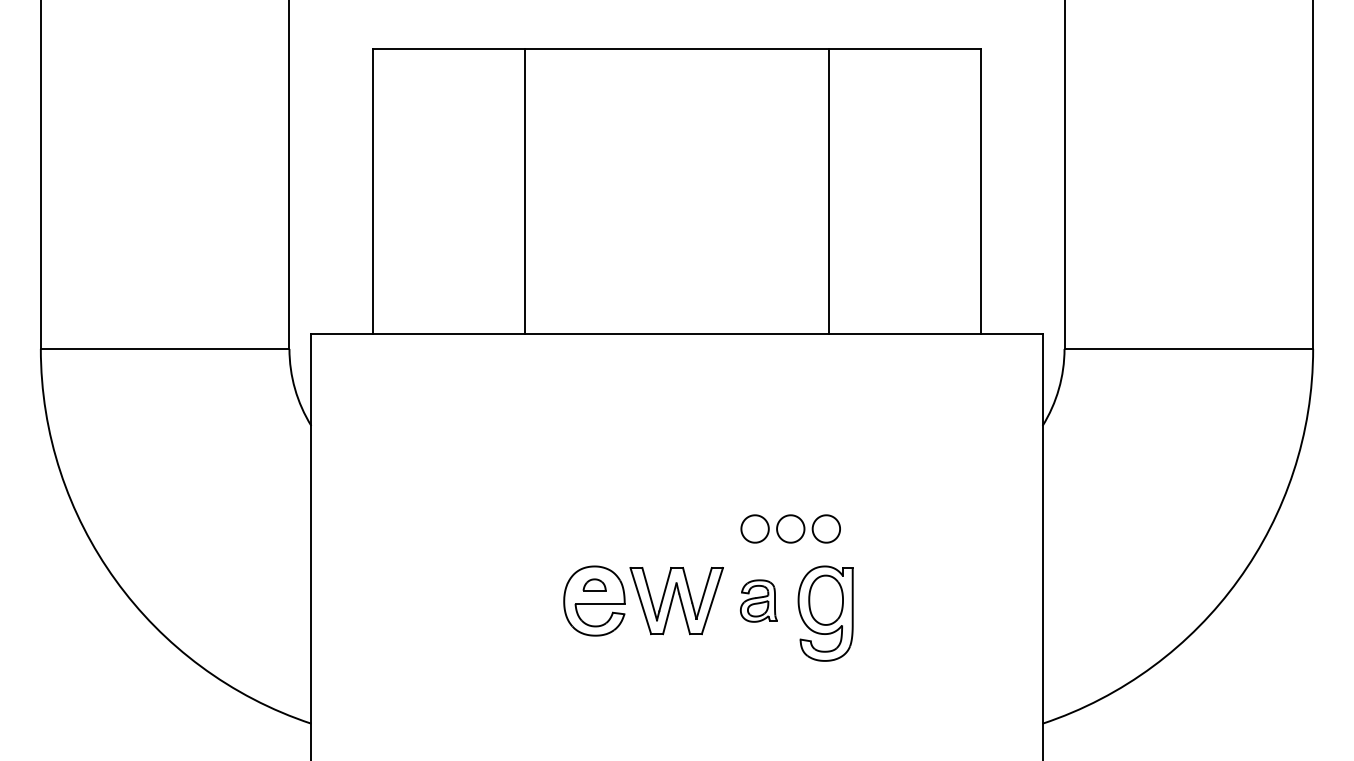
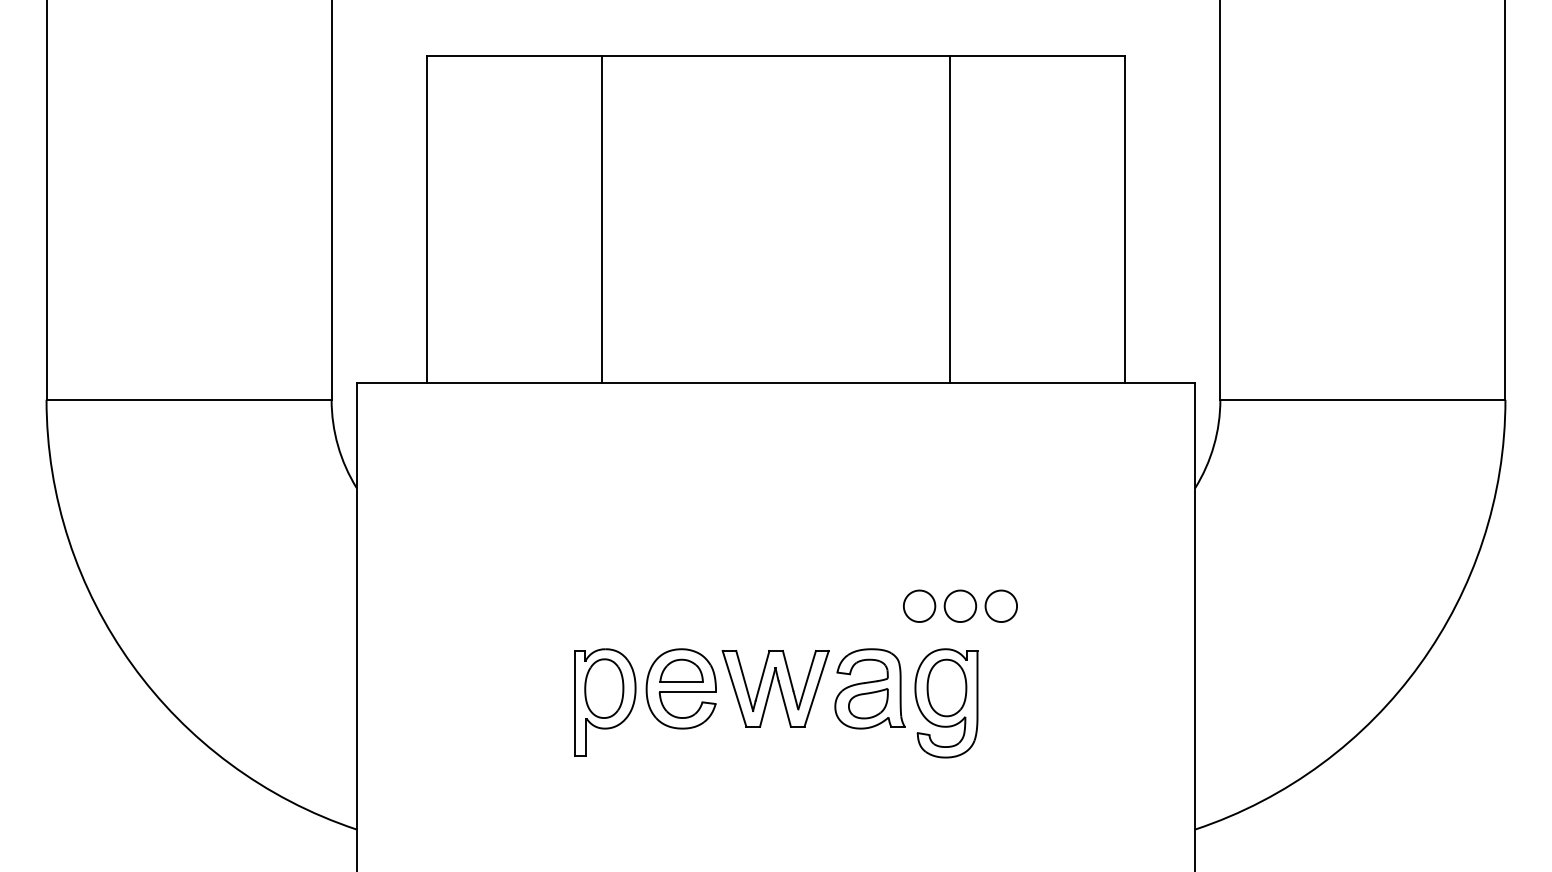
part: (790, 528) -> (960, 605), moved
part: (594, 585) -> (681, 670), size x1.67
part: (758, 600) -> (869, 688), size x1.67
part: (528, 612) -> (605, 702), added

